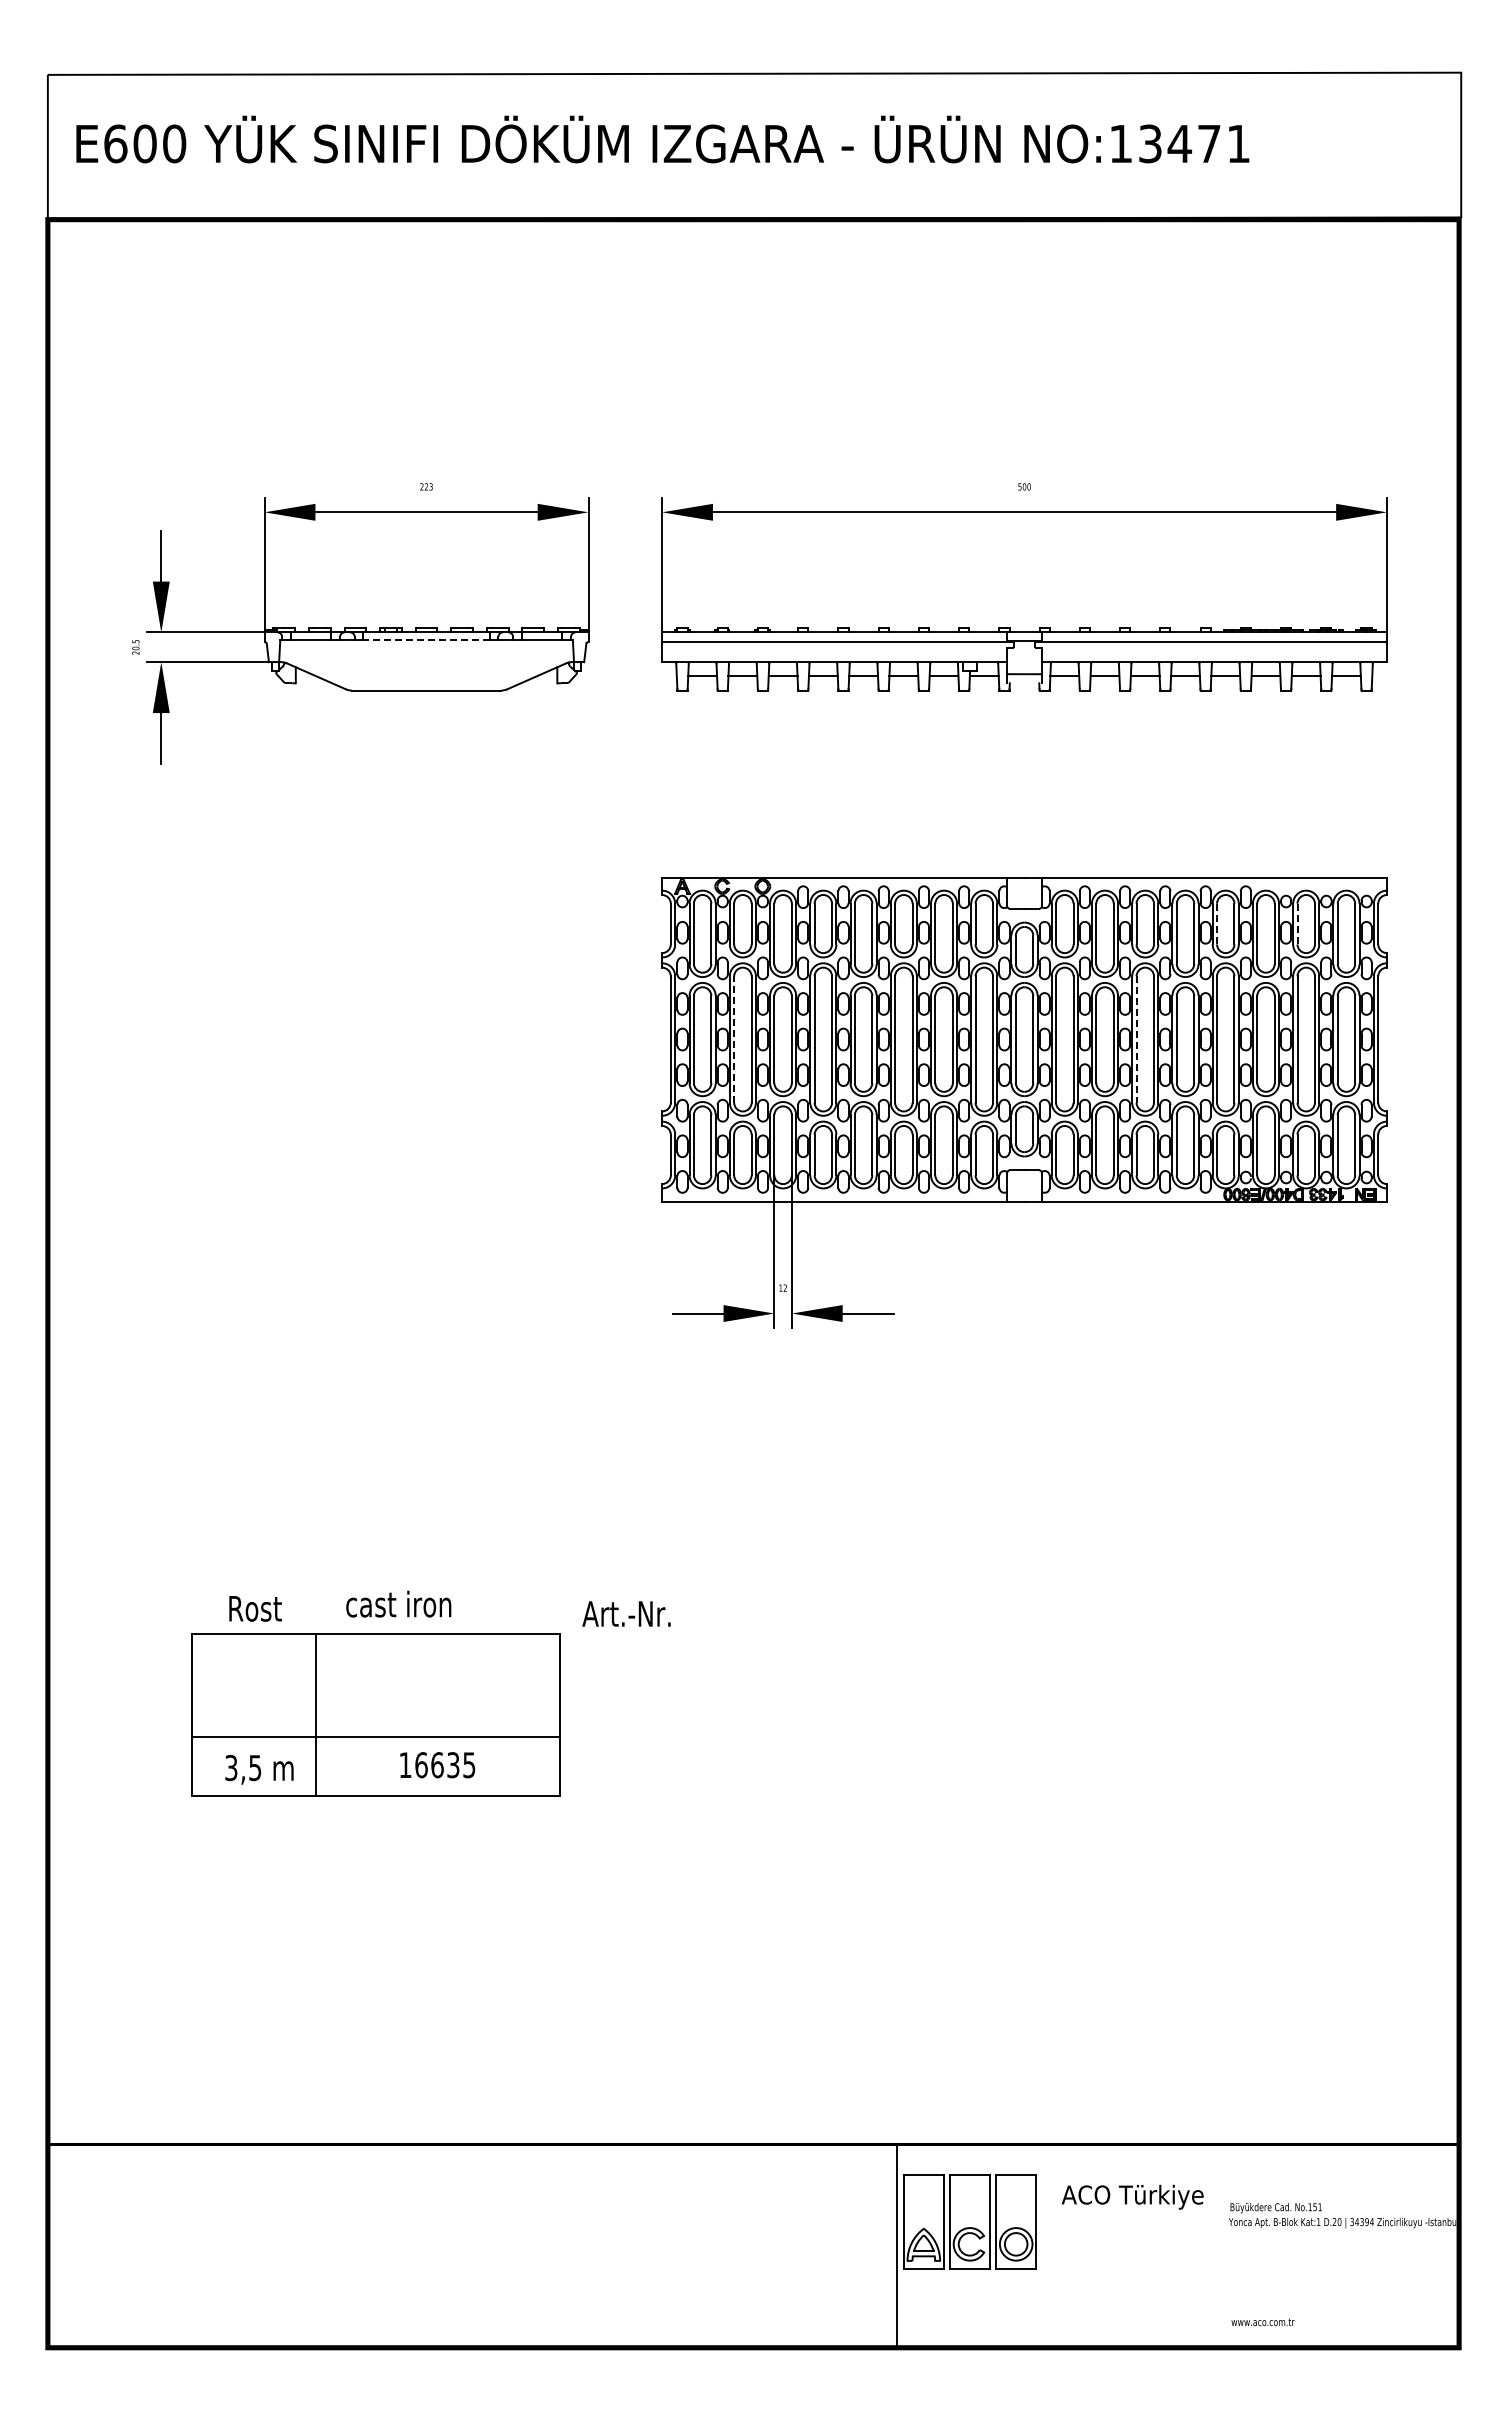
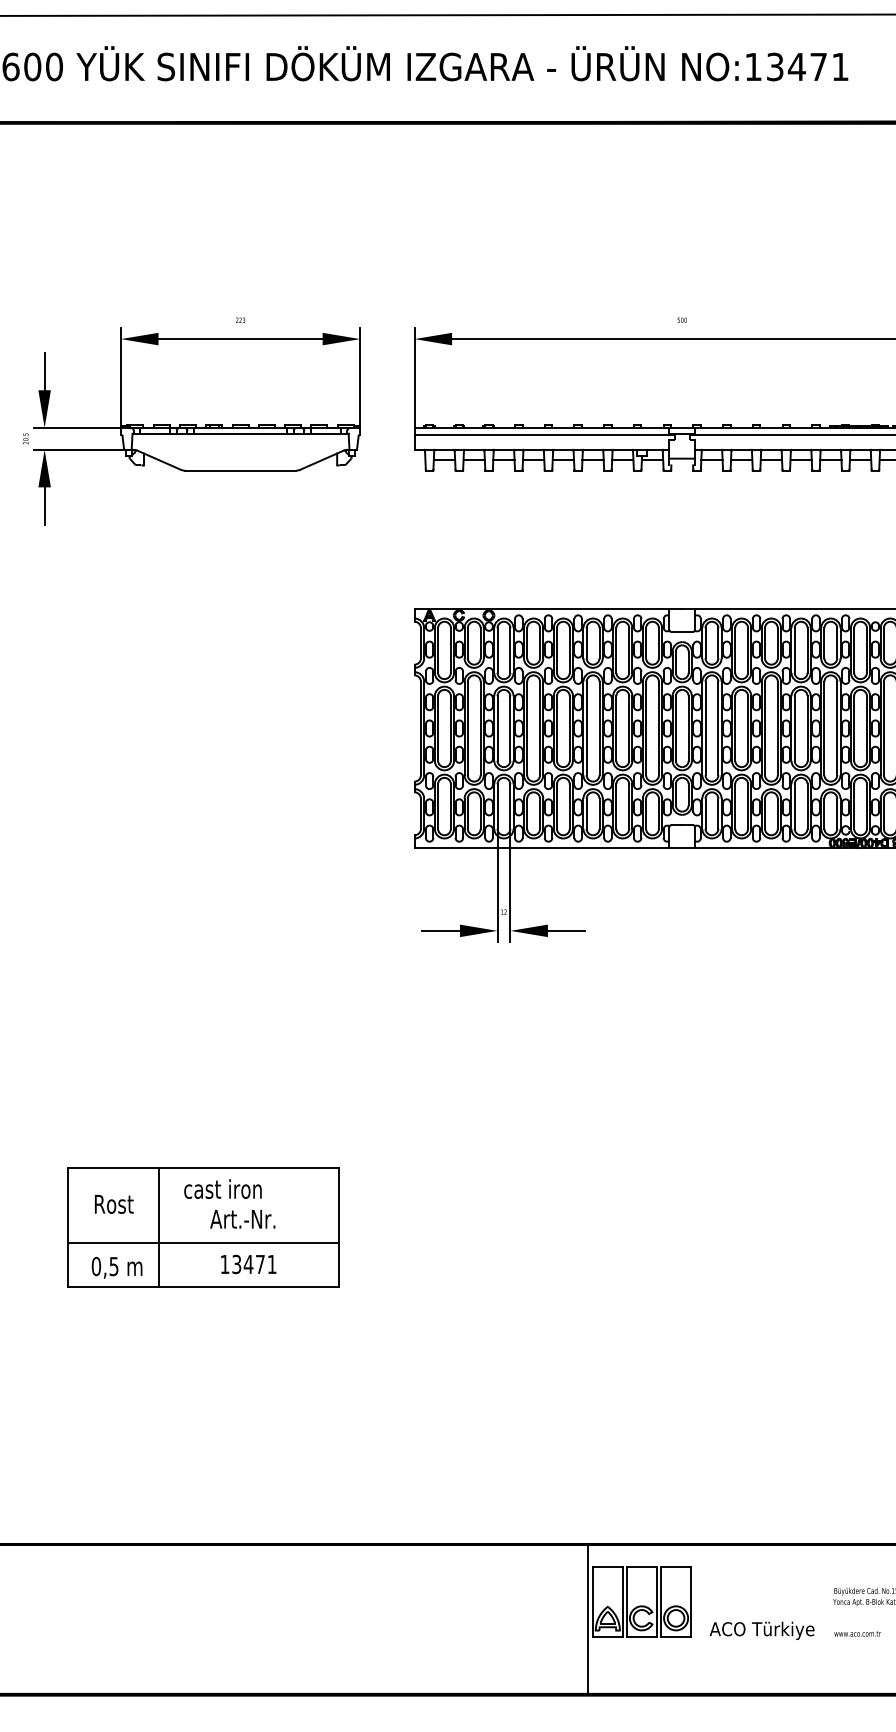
line: (426, 640) -> (240, 433), dashed -> solid
line: (1217, 924) -> (824, 643), dashed -> solid
line: (1297, 924) -> (883, 643), dashed -> solid
line: (734, 1039) -> (468, 728), dashed -> solid
line: (1136, 1040) -> (764, 729), dashed -> solid
text: (398, 1603) -> (222, 1188), moved
text: (255, 1608) -> (114, 1204), moved
text: (626, 1613) -> (242, 1218), moved
text: (445, 1765) -> (254, 1264), 16635 -> 13471
text: (231, 1767) -> (96, 1266), 3,5 -> 0,5
text: (1132, 2196) -> (761, 1630), moved
text: (1262, 2322) -> (857, 1633), moved

